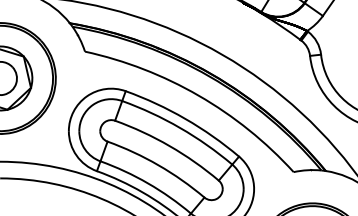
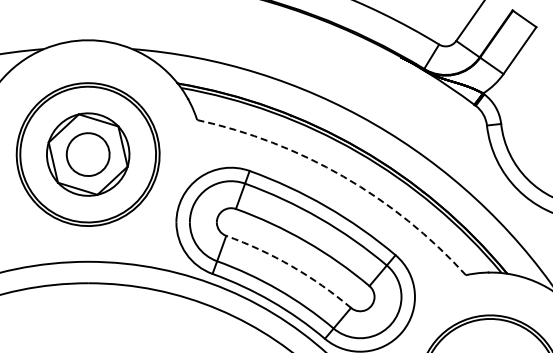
arc: (198, 95) -> (343, 176), solid -> dashed
arc: (158, 165) -> (291, 266), solid -> dashed

